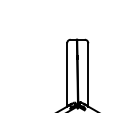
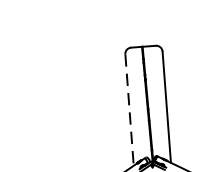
line: (67, 74) -> (130, 109), solid -> dashed

